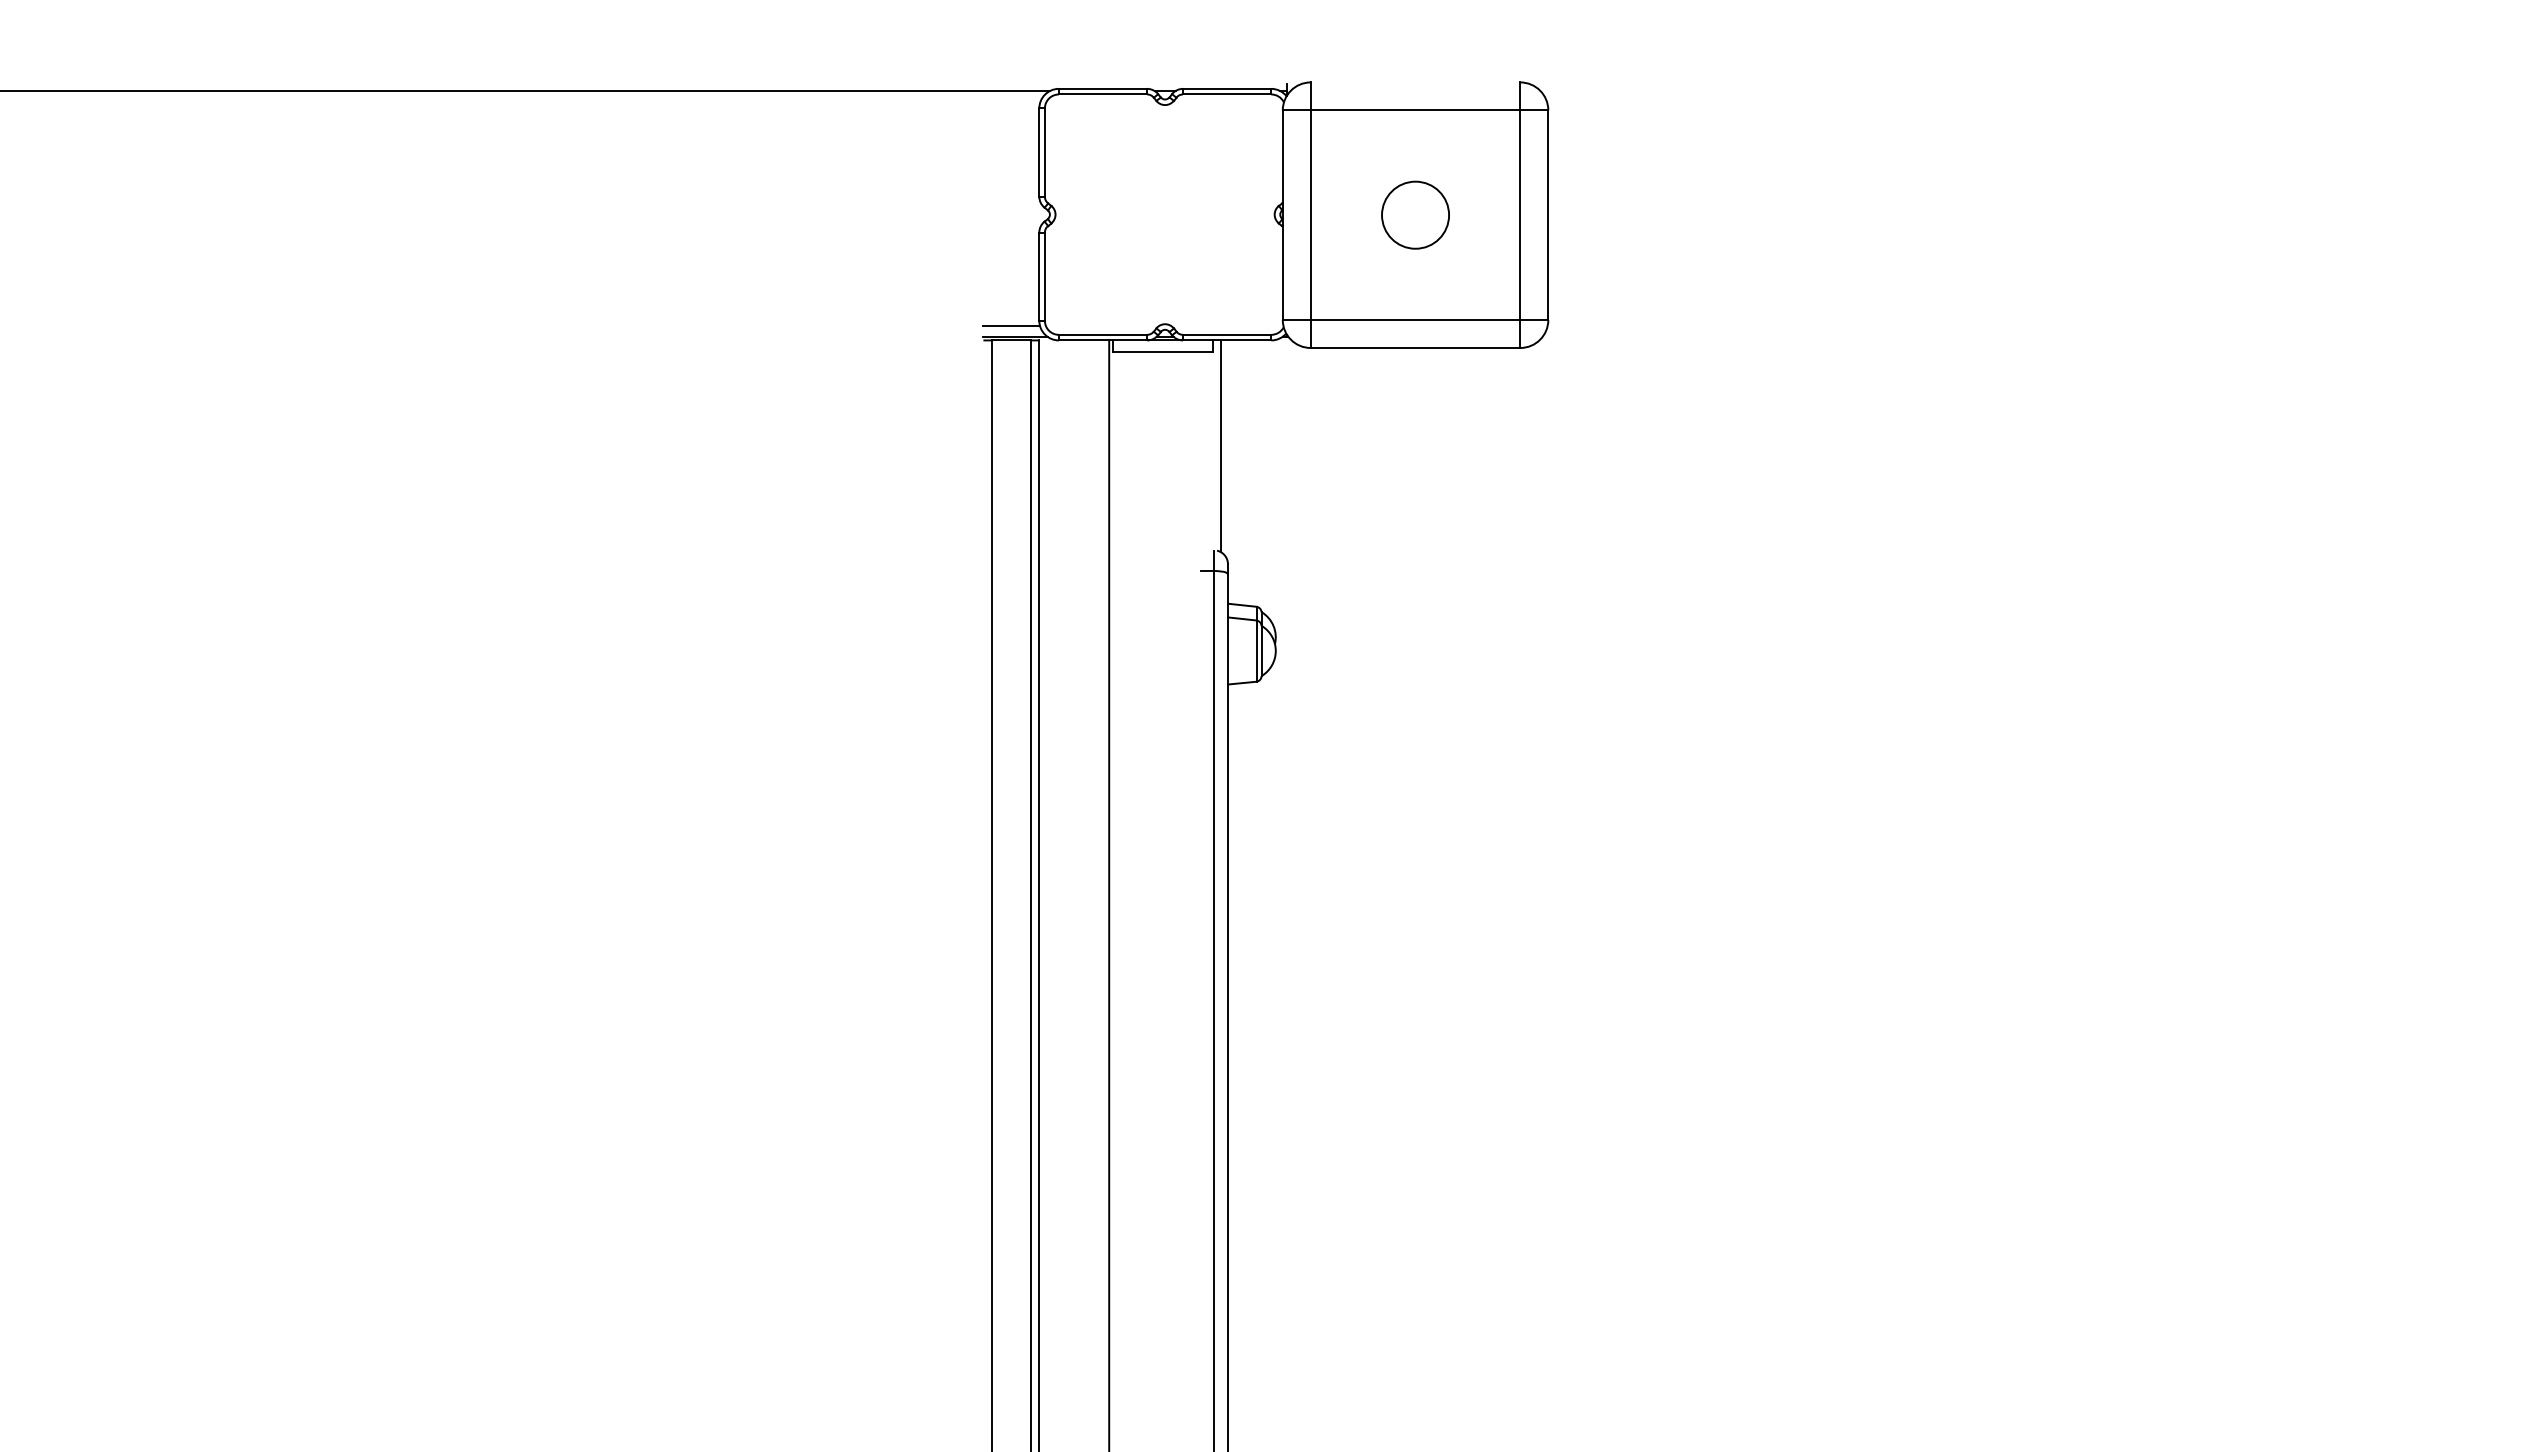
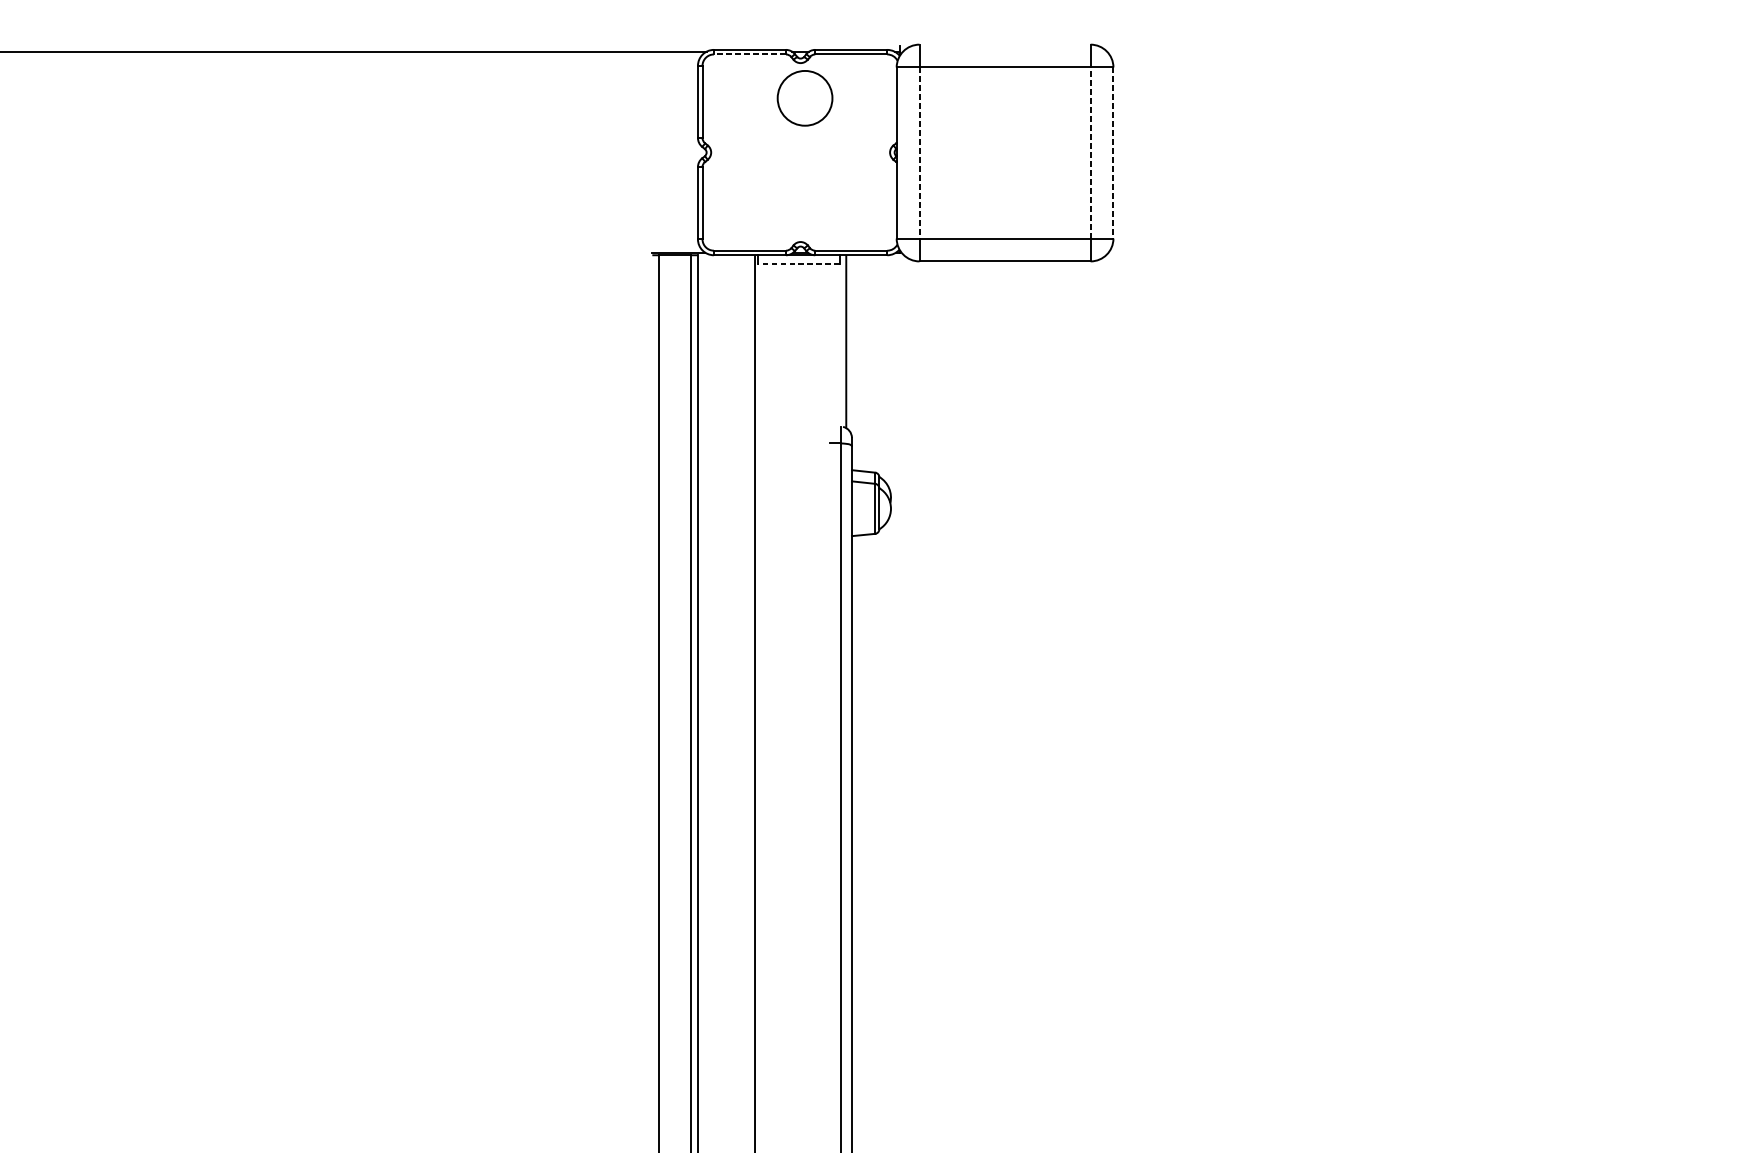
line: (1102, 94) -> (749, 54), solid -> dashed
circle: (1415, 214) -> (805, 97), moved
line: (1310, 215) -> (919, 153), solid -> dashed
line: (1520, 215) -> (1090, 153), solid -> dashed
line: (1548, 215) -> (1113, 153), solid -> dashed
line: (1011, 325) -> (675, 243), removed
line: (1162, 351) -> (798, 264), solid -> dashed

